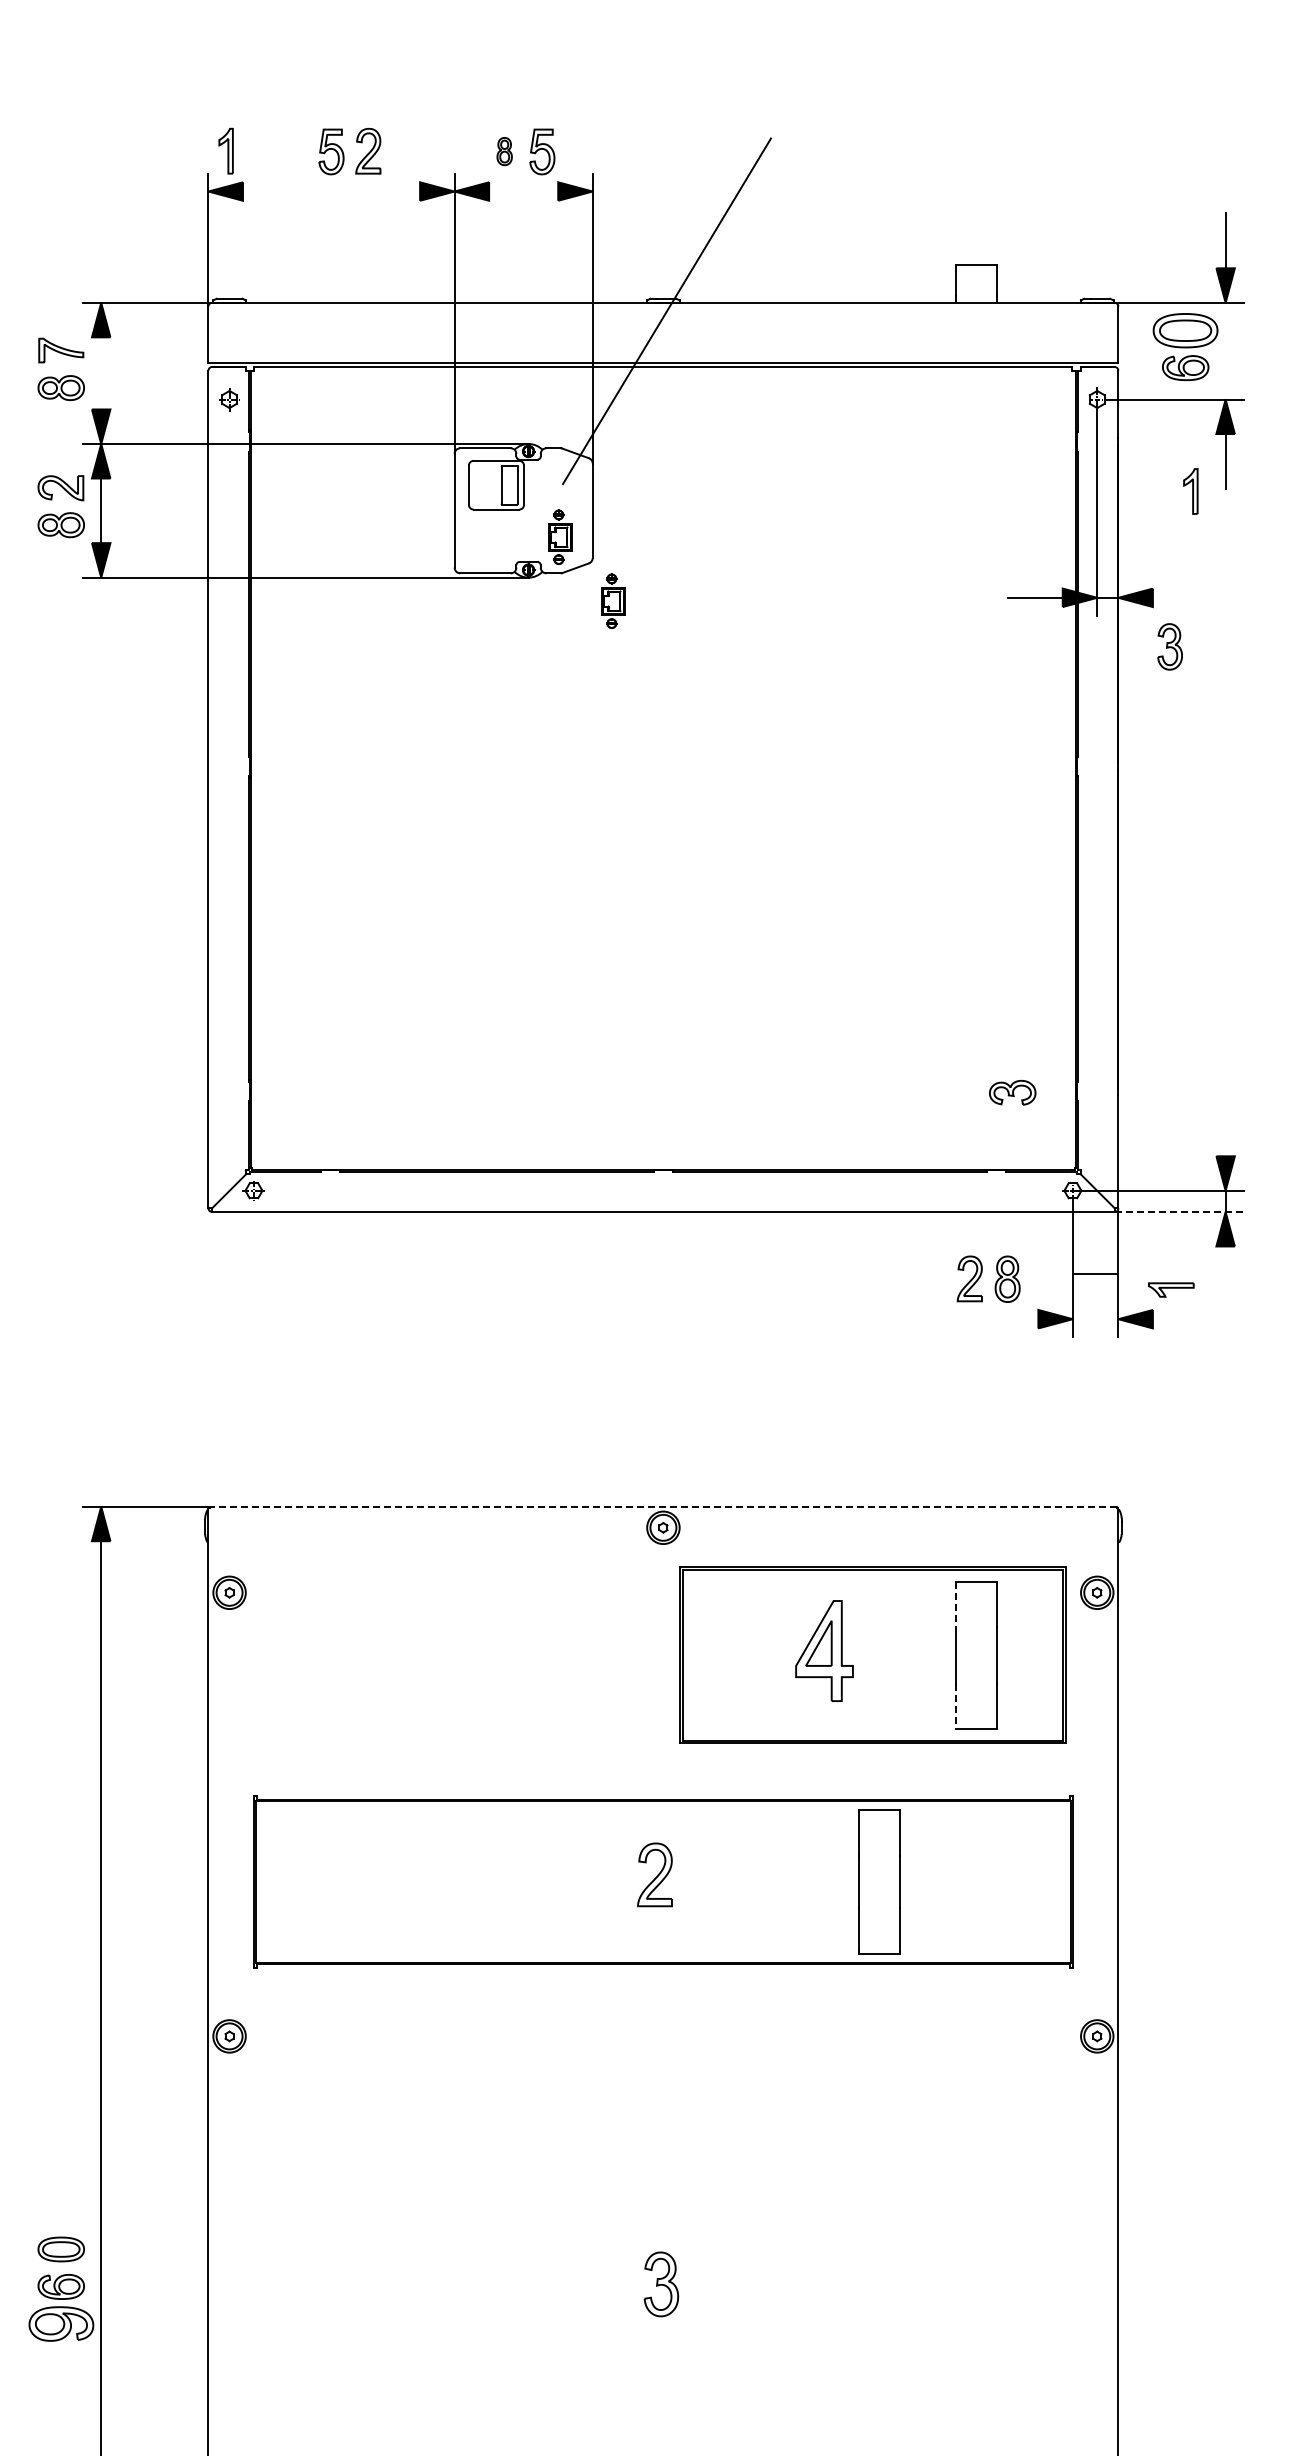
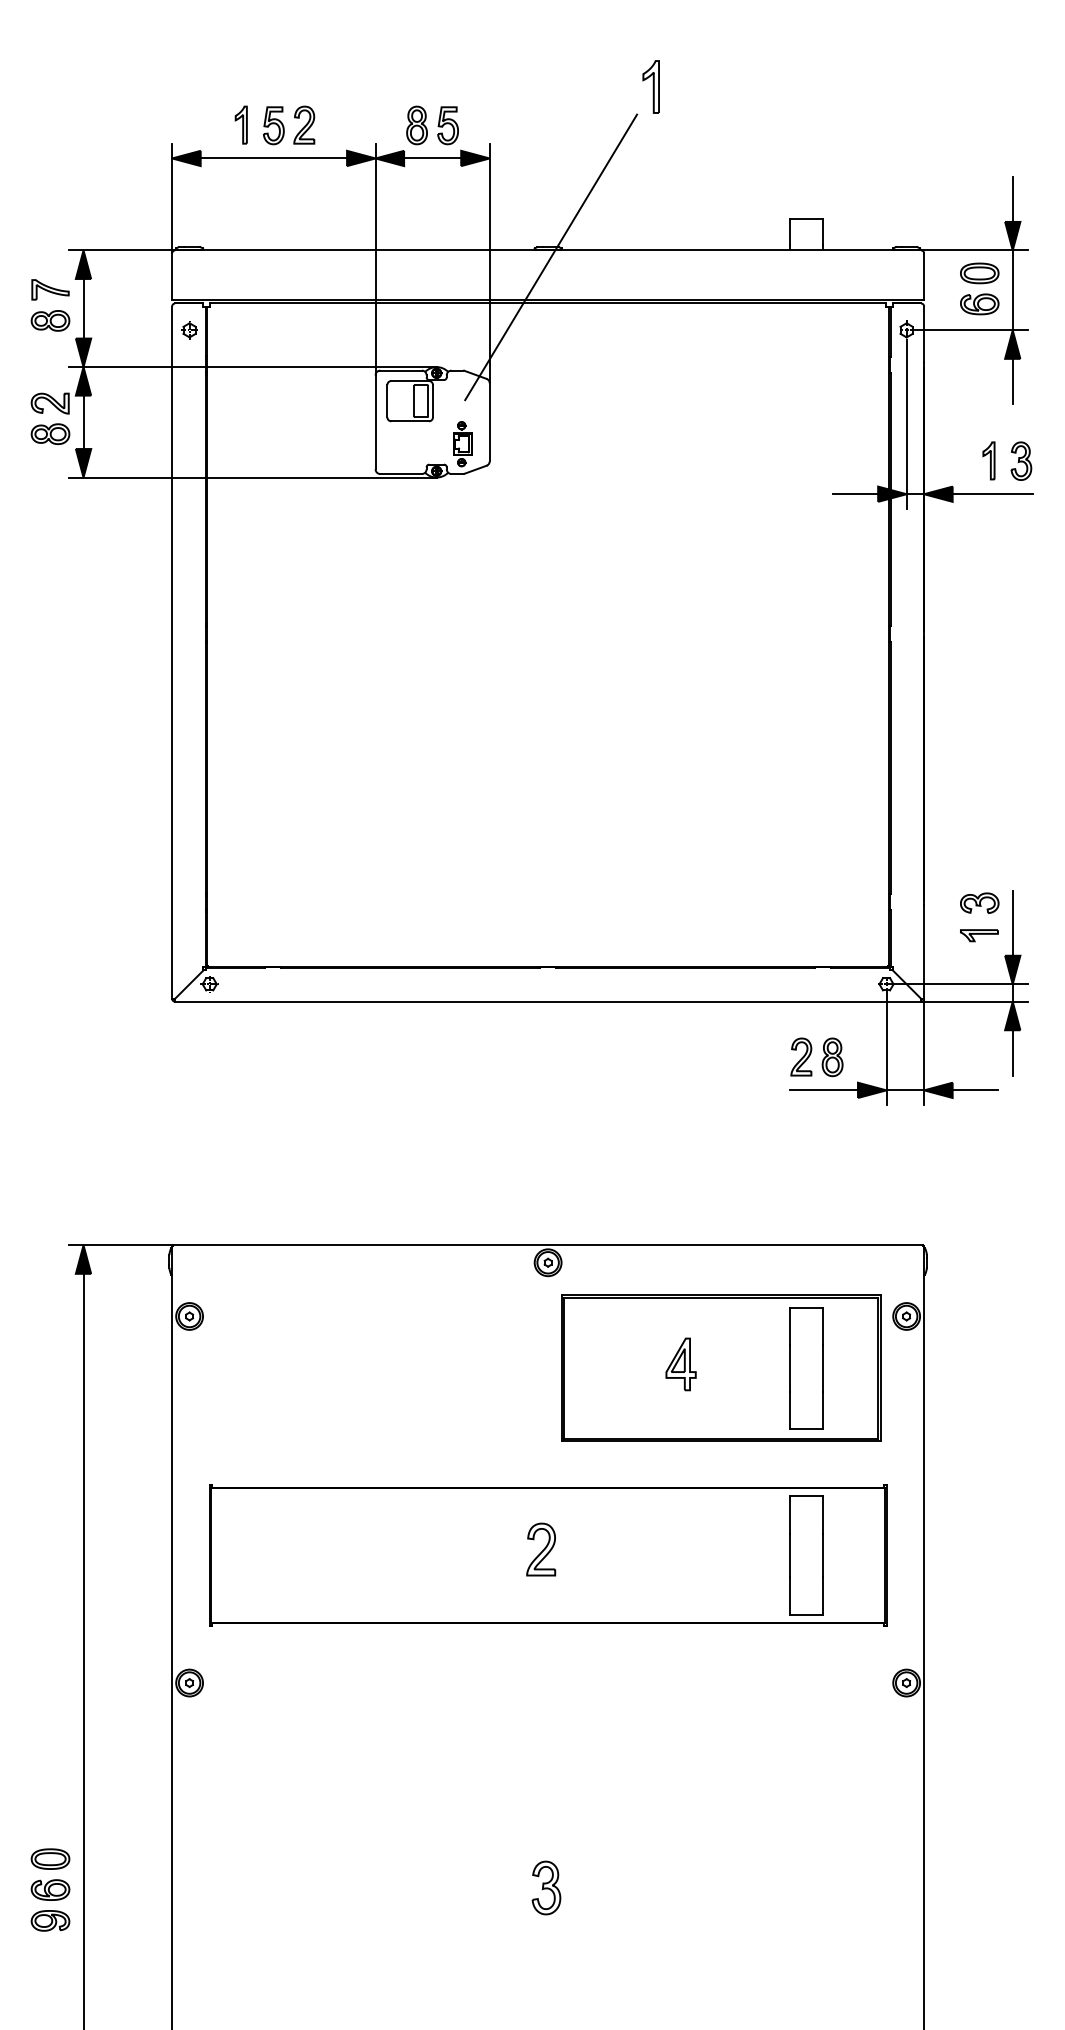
part: (787, 104) -> (650, 86), added
part: (225, 150) -> (240, 124), moved
part: (504, 151) -> (416, 125), size x1.67
line: (331, 191) -> (273, 158), added
line: (523, 191) -> (432, 158), added
part: (1185, 330) -> (979, 273), size x0.71
line: (1225, 350) -> (1012, 289), added
line: (101, 373) -> (83, 308), added
part: (1190, 491) -> (988, 460), moved
line: (1201, 597) -> (992, 493), added
part: (613, 600) -> (506, 496), removed
part: (1169, 646) -> (1020, 460), moved
part: (1012, 1092) -> (979, 903), moved
line: (1225, 1117) -> (1012, 923), added
line: (1179, 1211) -> (974, 1001), dashed -> solid
line: (1225, 1273) -> (1012, 1052), added
line: (1095, 1274) -> (905, 1090), moved
part: (1171, 1289) -> (979, 935), moved
line: (997, 1319) -> (824, 1090), added
line: (1179, 1319) -> (974, 1090), added
line: (663, 1506) -> (548, 1245), dashed -> solid
line: (955, 1604) -> (789, 1326), dashed -> solid
part: (823, 1650) -> (680, 1364), size x0.62
line: (955, 1706) -> (789, 1410), dashed -> solid
part: (879, 1881) -> (806, 1555), moved
part: (60, 2324) -> (49, 1921), size x0.71

